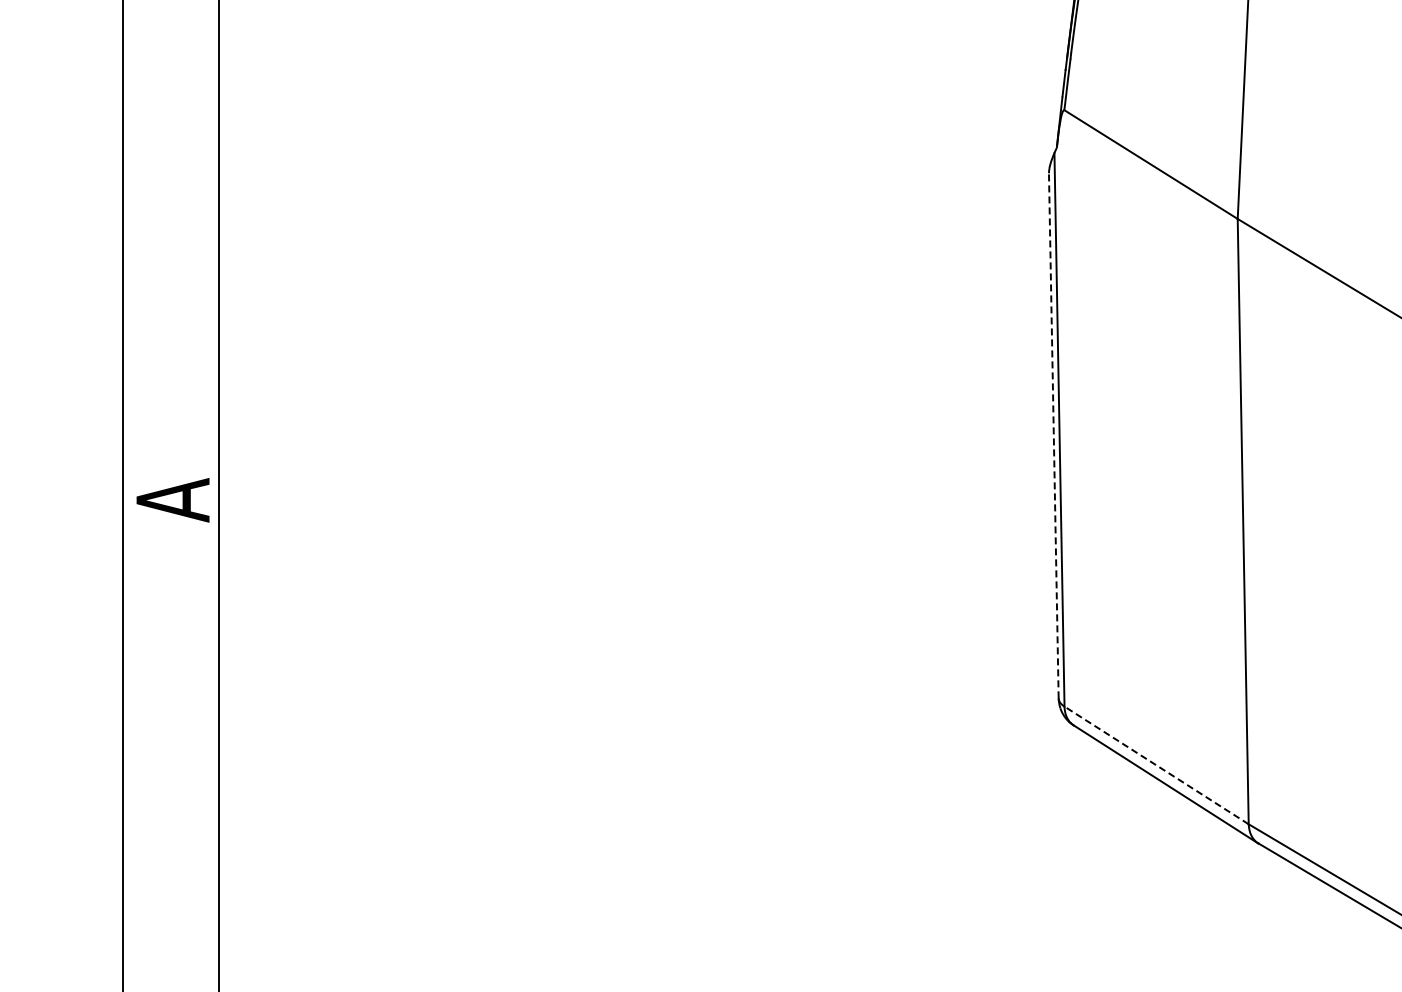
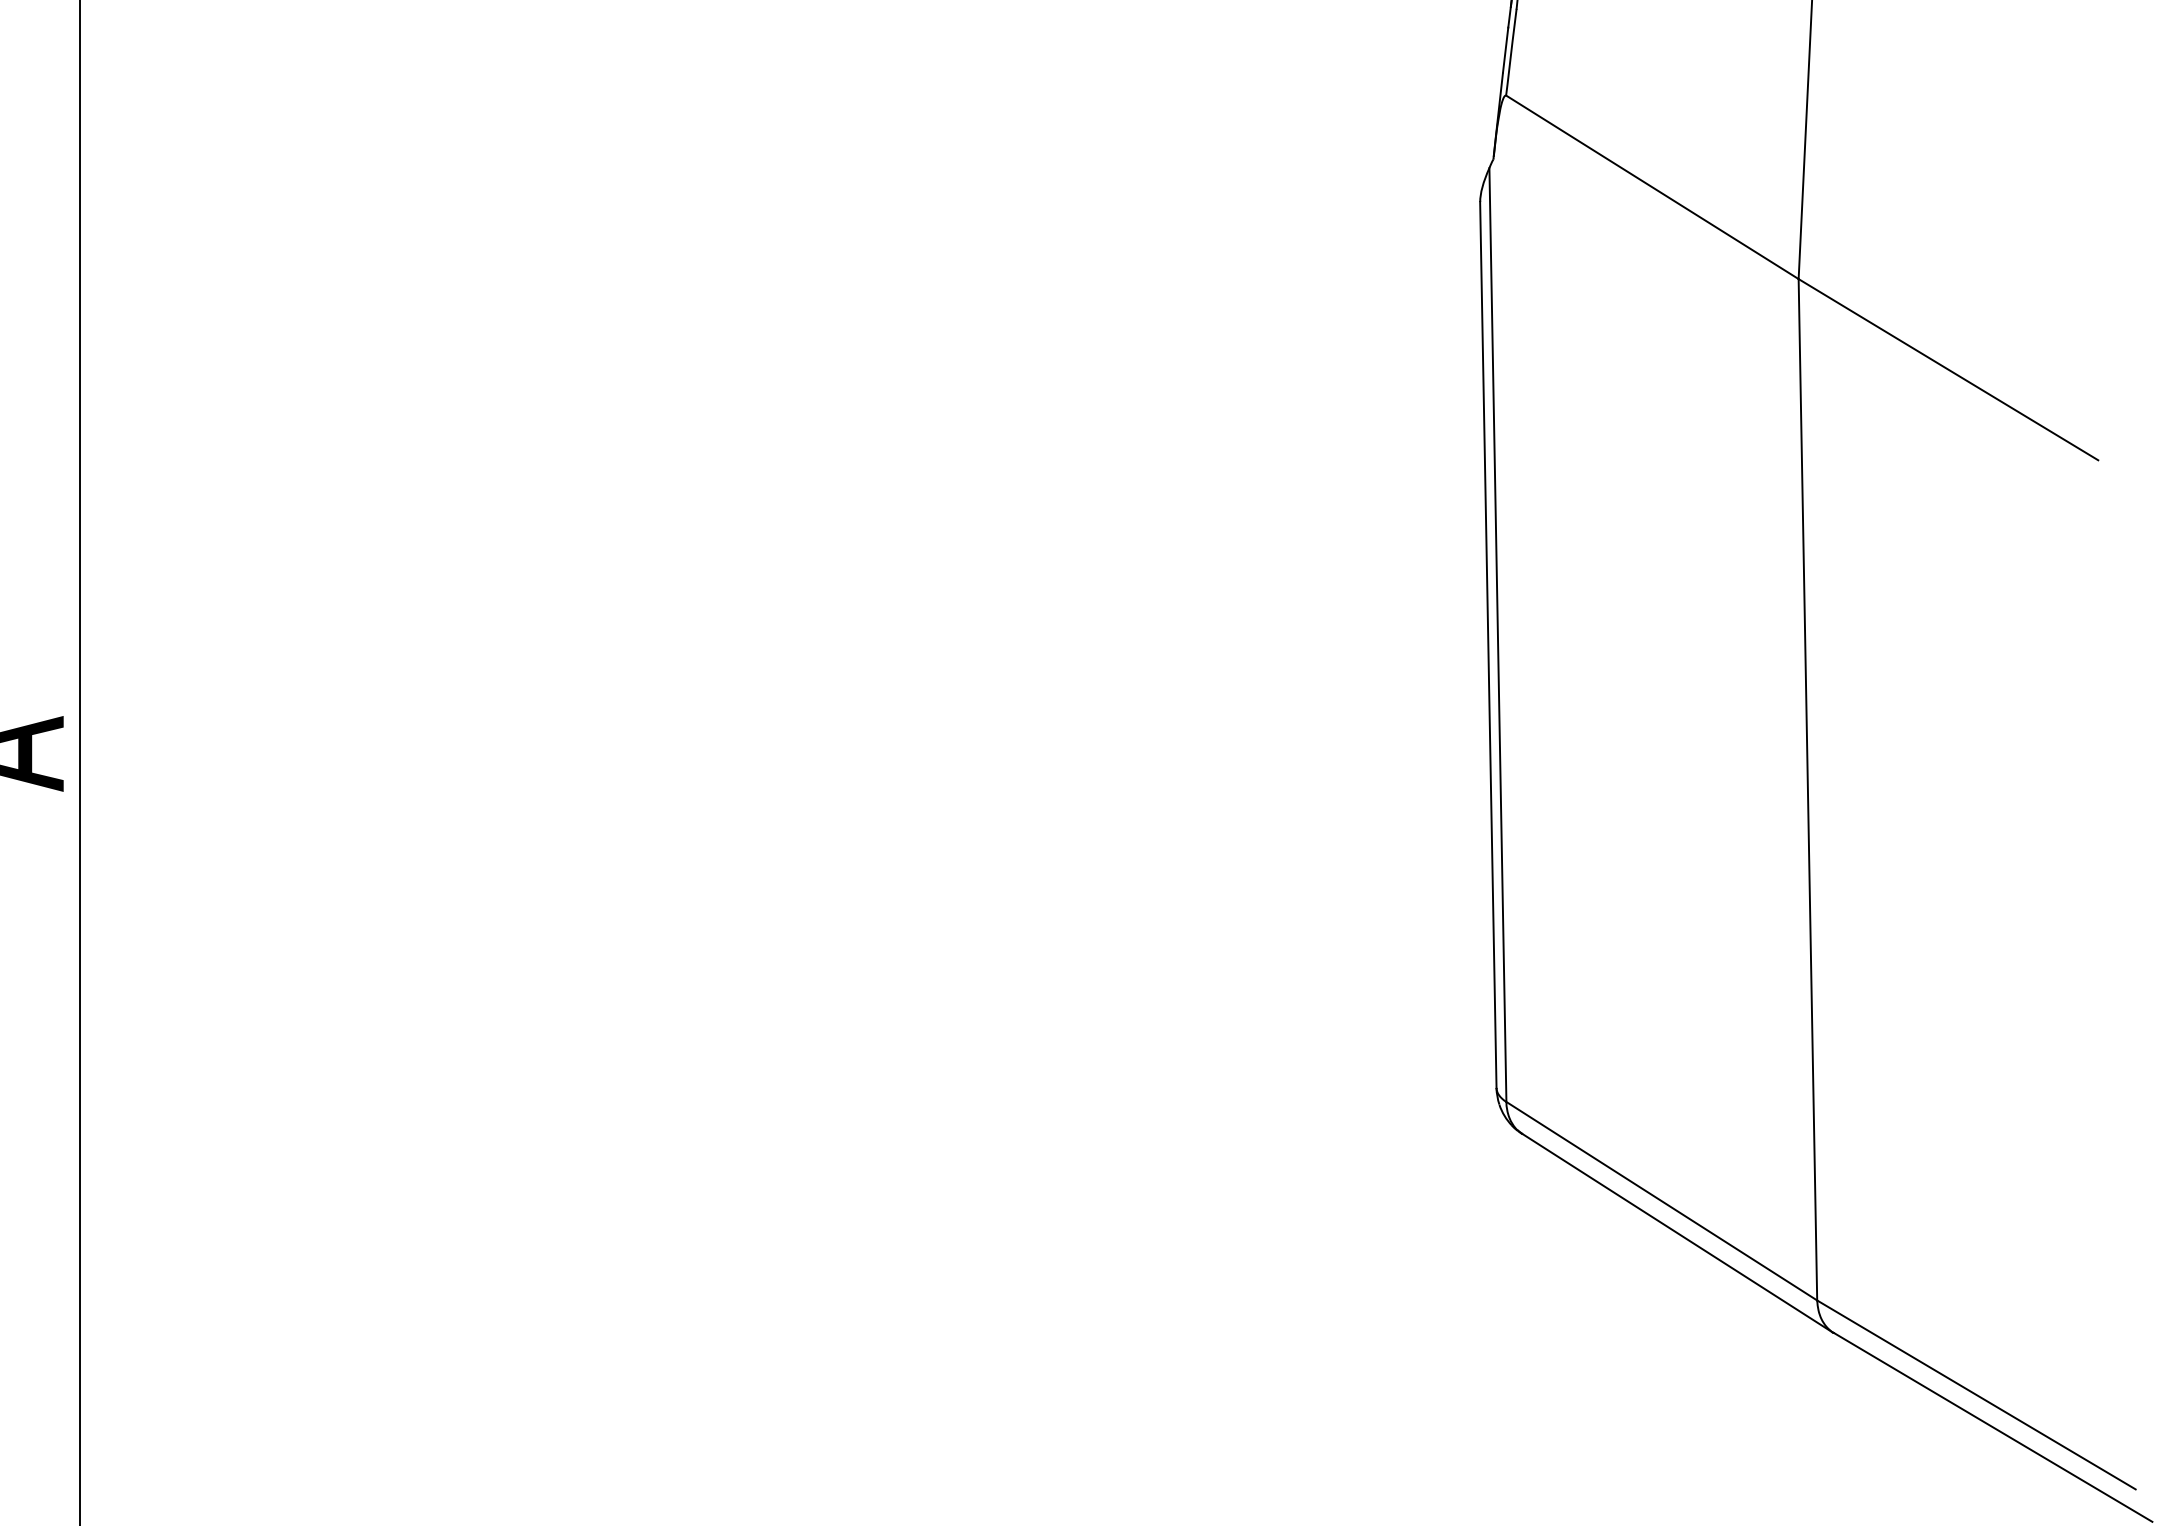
line: (1053, 435) -> (1487, 644), dashed -> solid
line: (1156, 765) -> (1661, 1201), dashed -> solid

